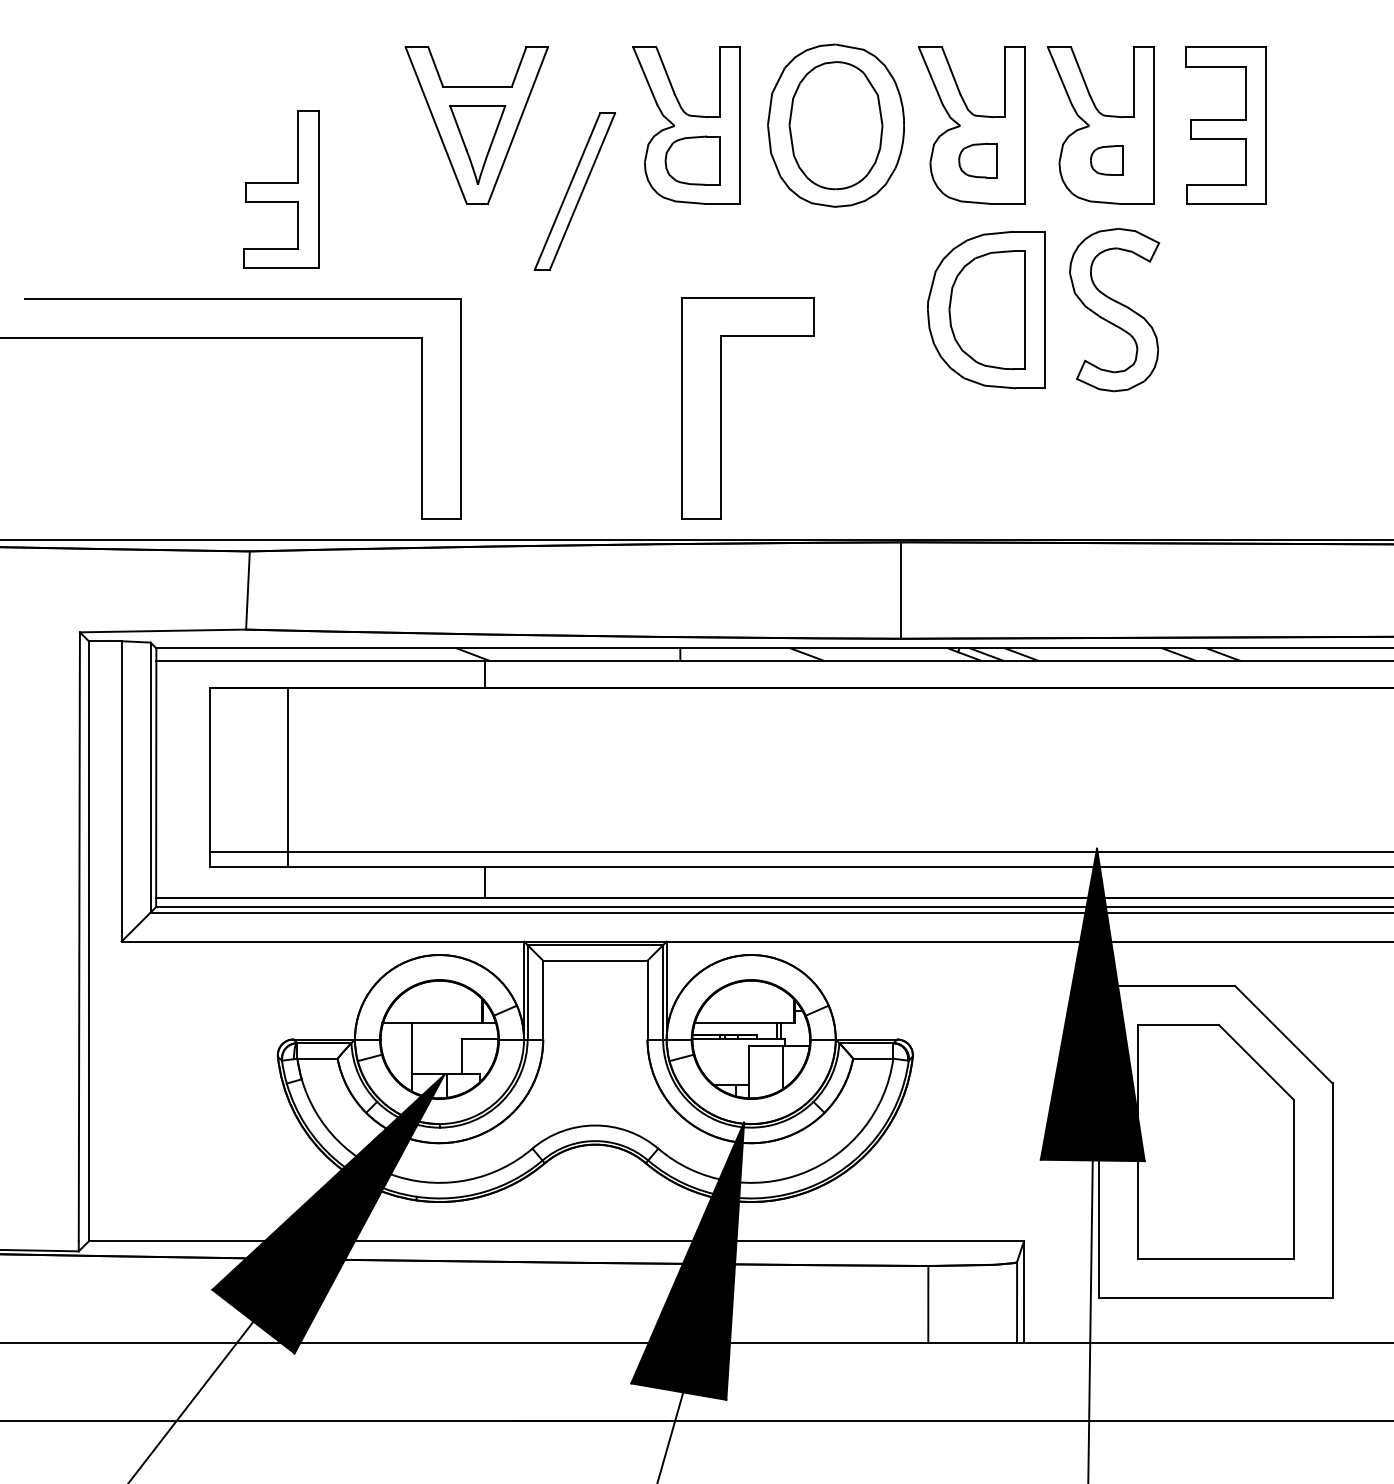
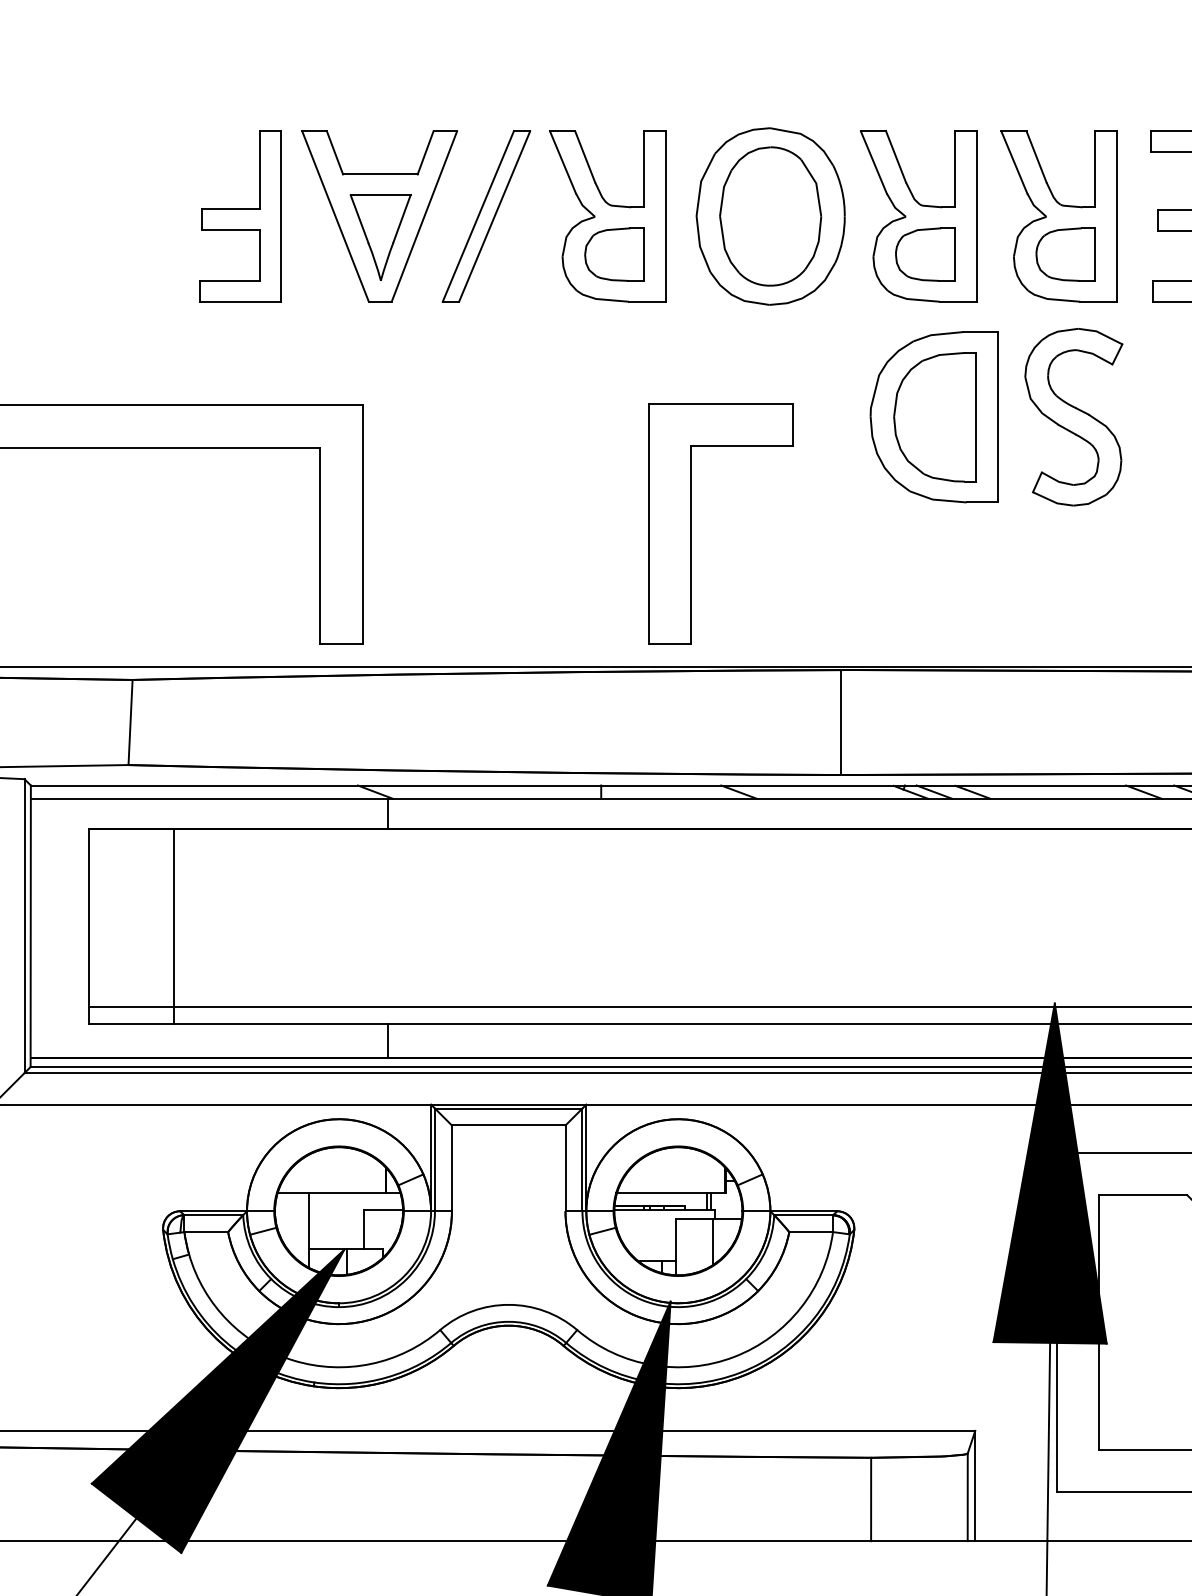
part: (977, 160) -> (924, 254), size x1.43
part: (1106, 160) -> (1065, 254), size x1.67
part: (281, 189) -> (241, 216), moved
part: (574, 191) -> (485, 216), moved
part: (721, 408) -> (691, 524), moved

